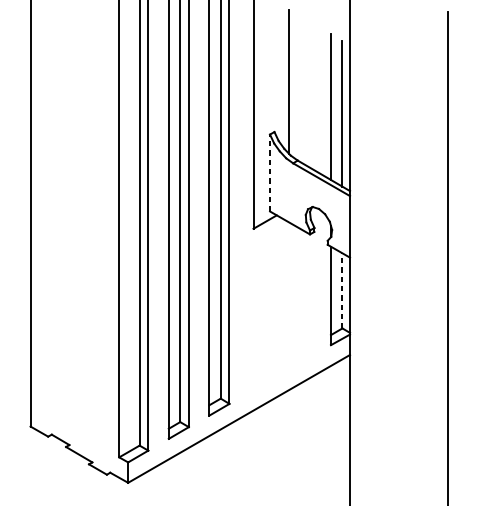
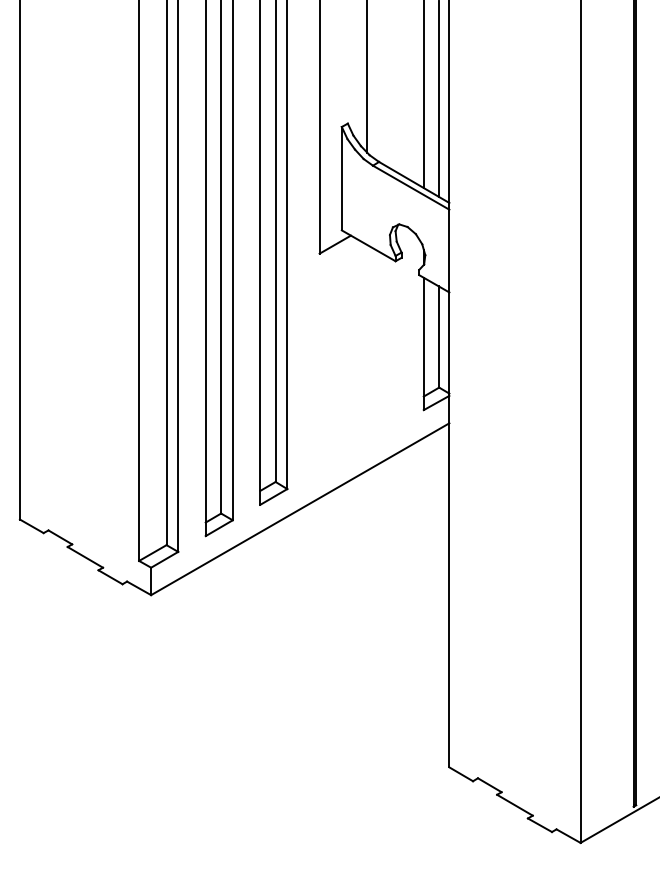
line: (269, 172) -> (341, 178), dashed -> solid
line: (342, 291) -> (439, 337), dashed -> solid

